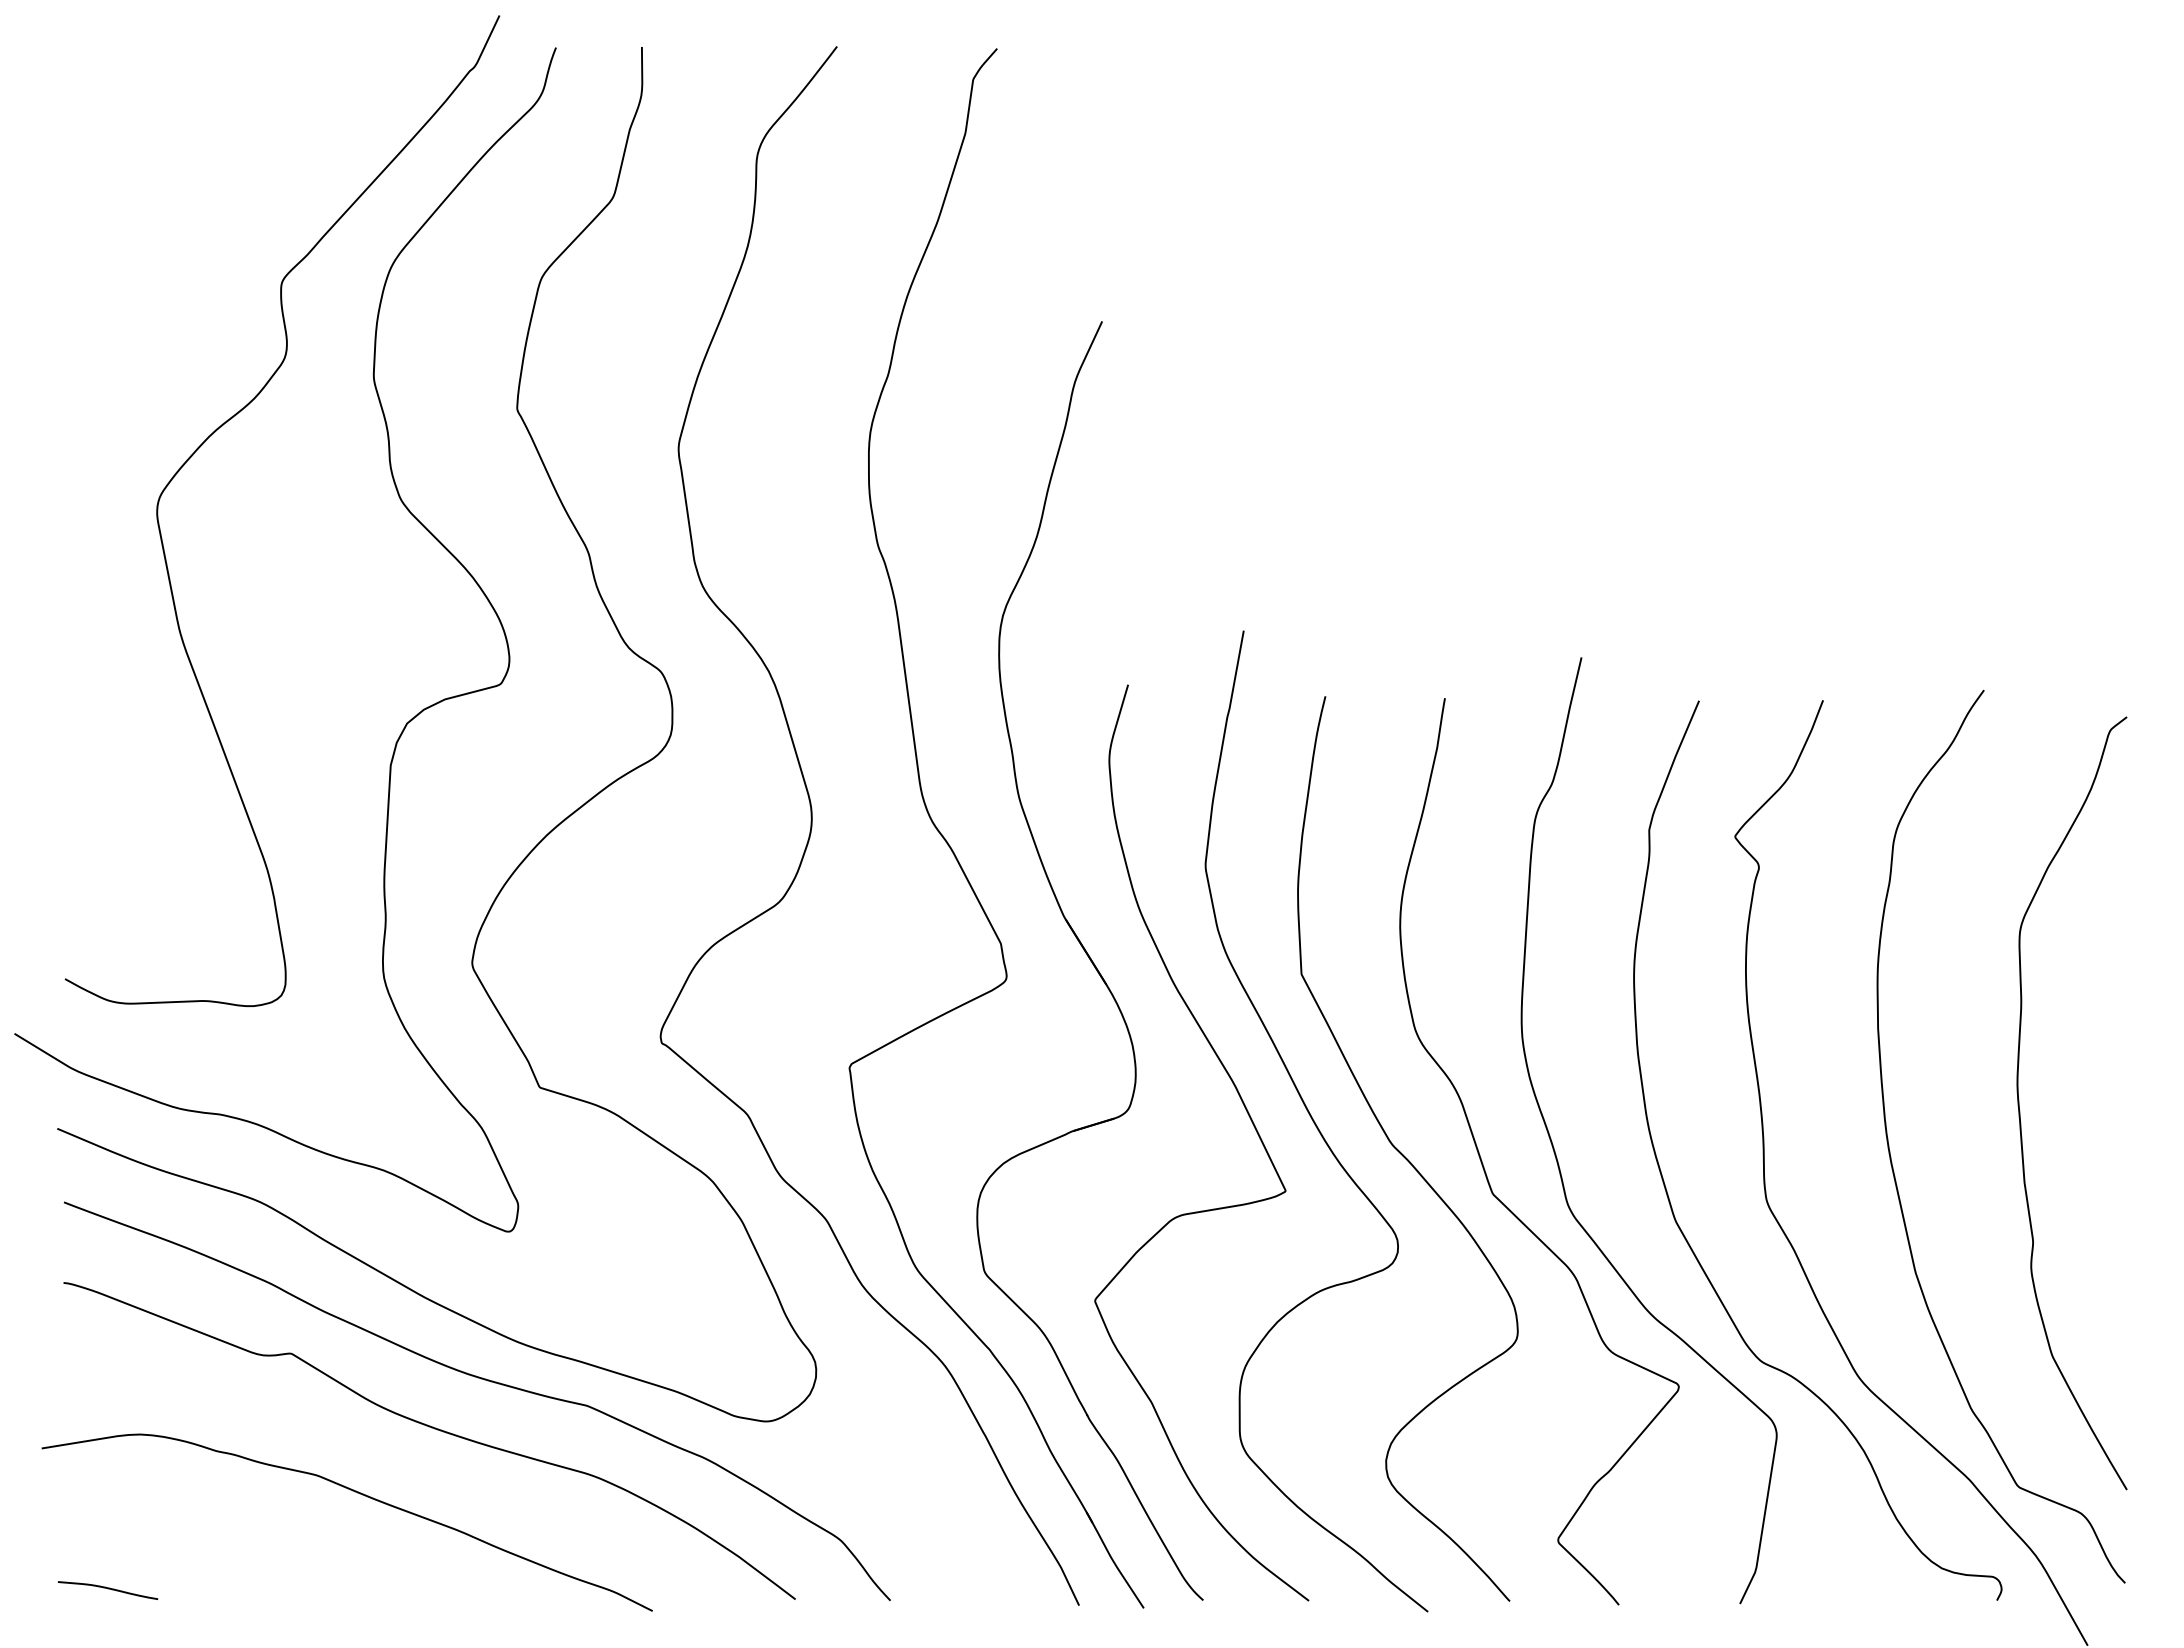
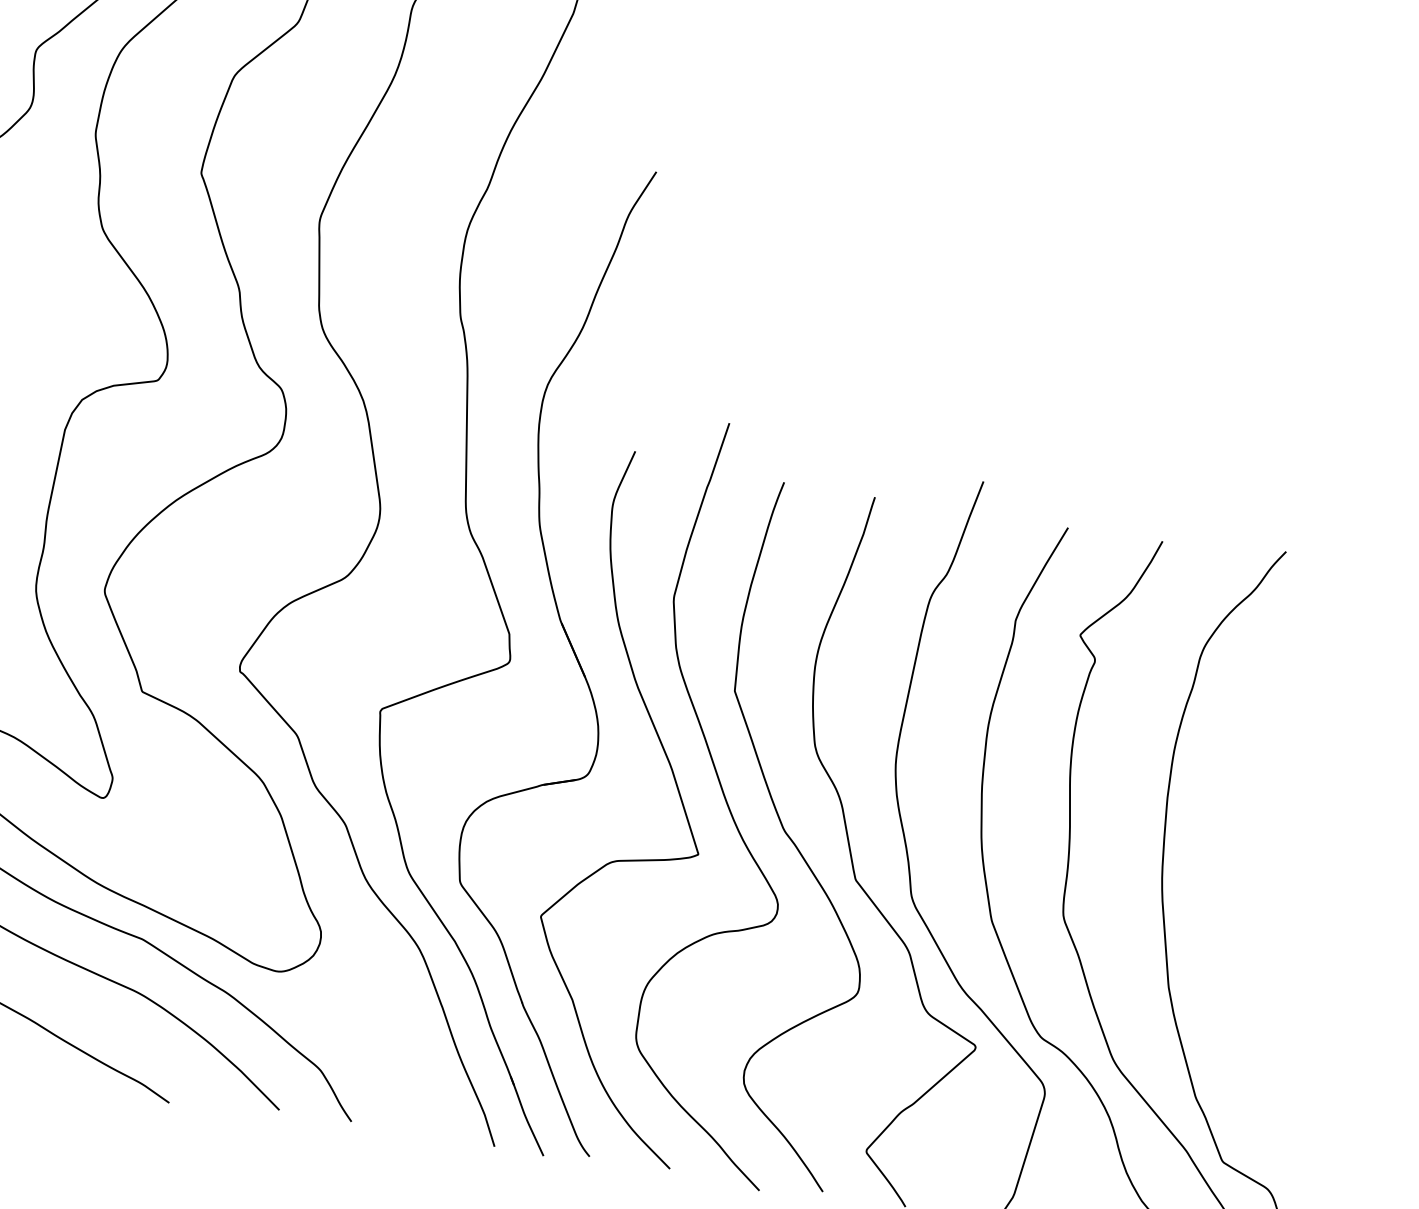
curve: (2020, 1110) -> (1266, 875), removed

